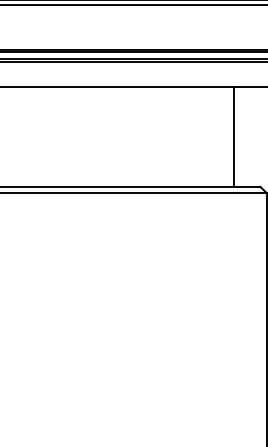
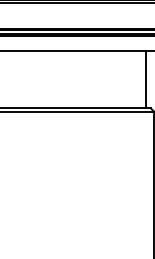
line: (234, 137) -> (146, 79), moved

